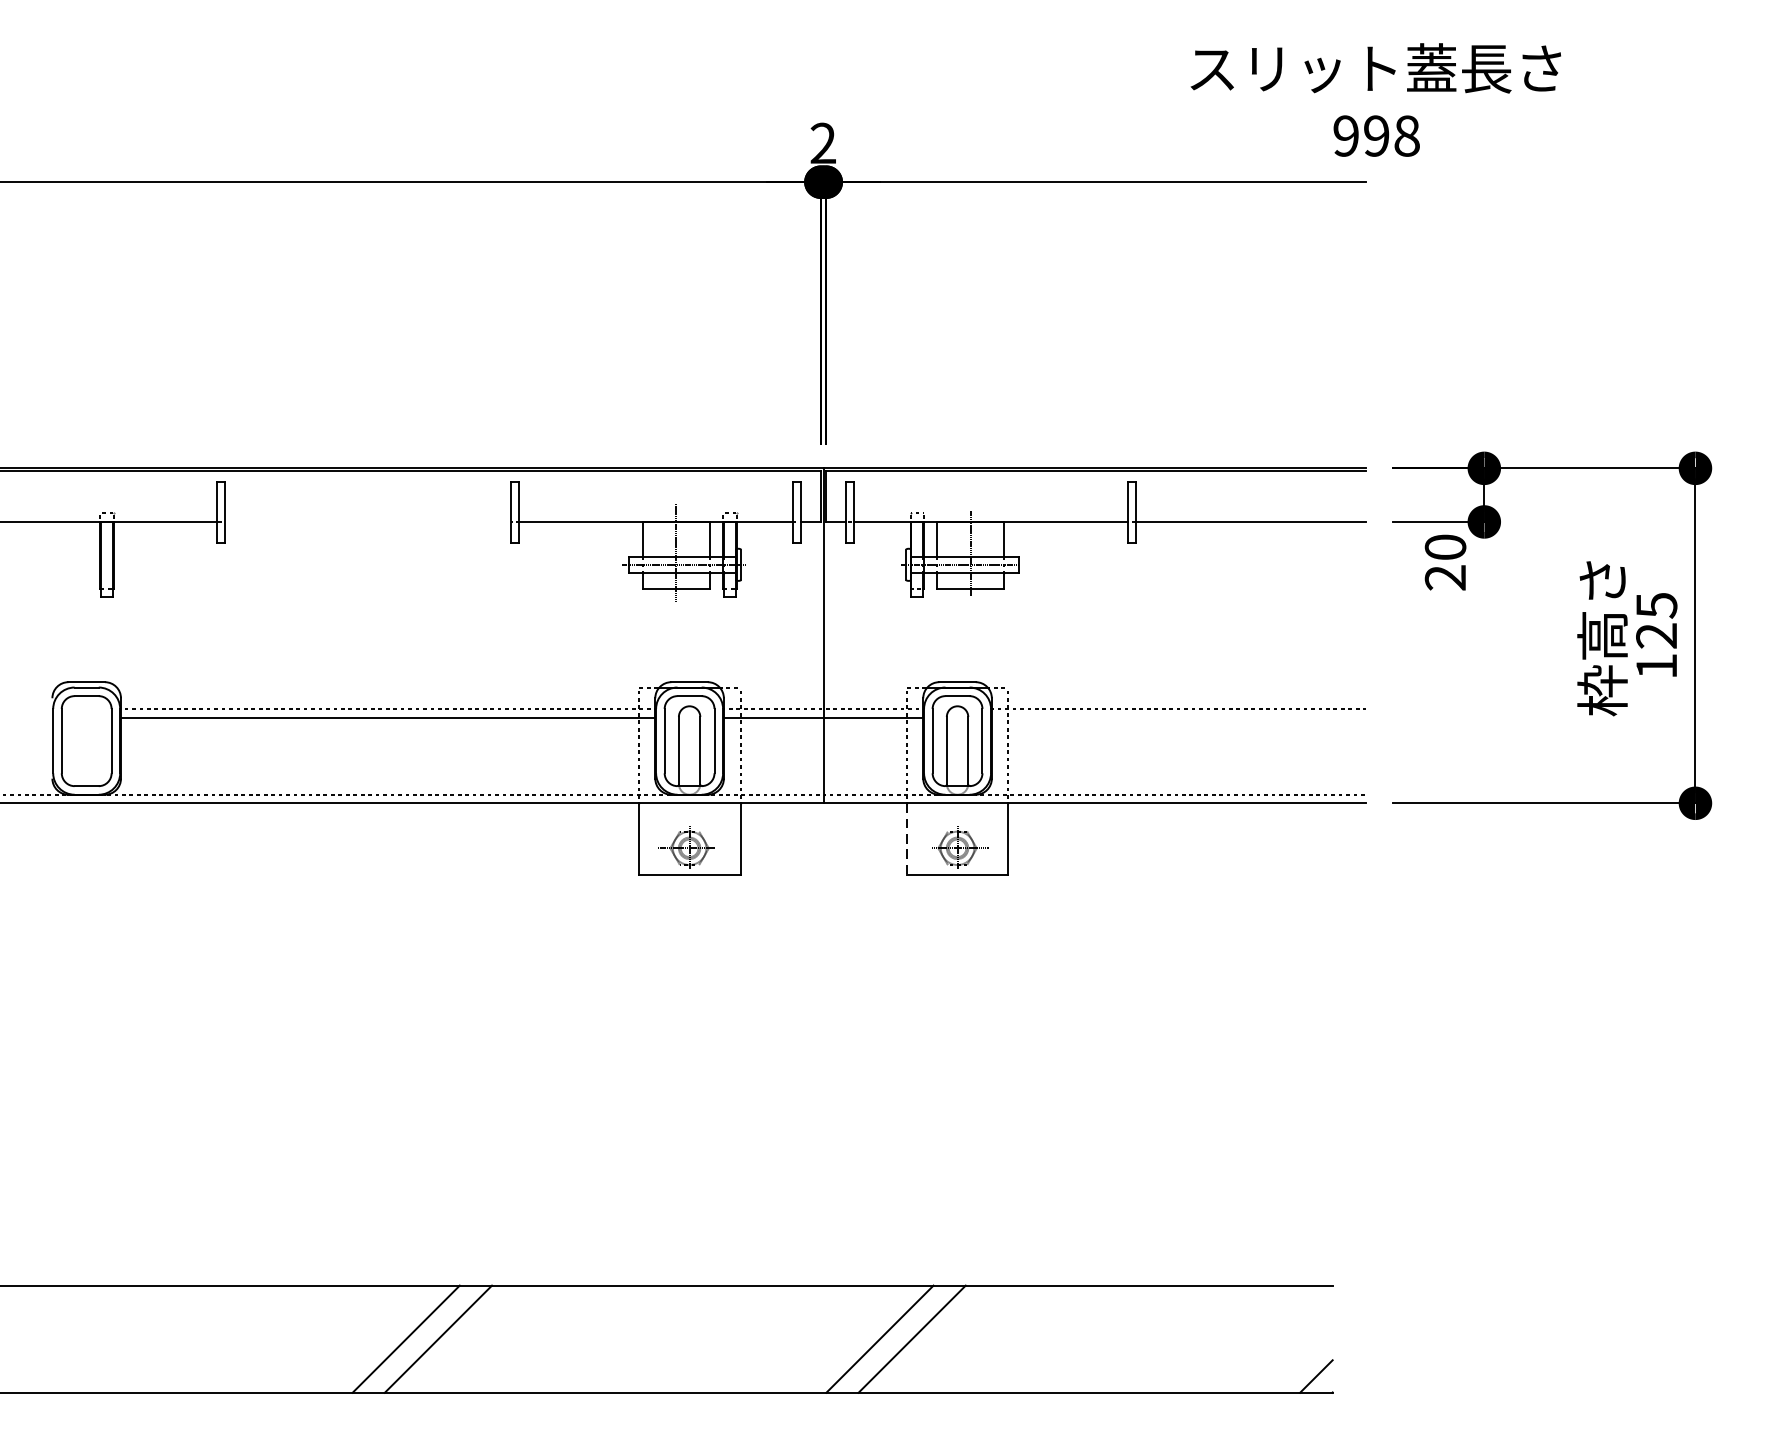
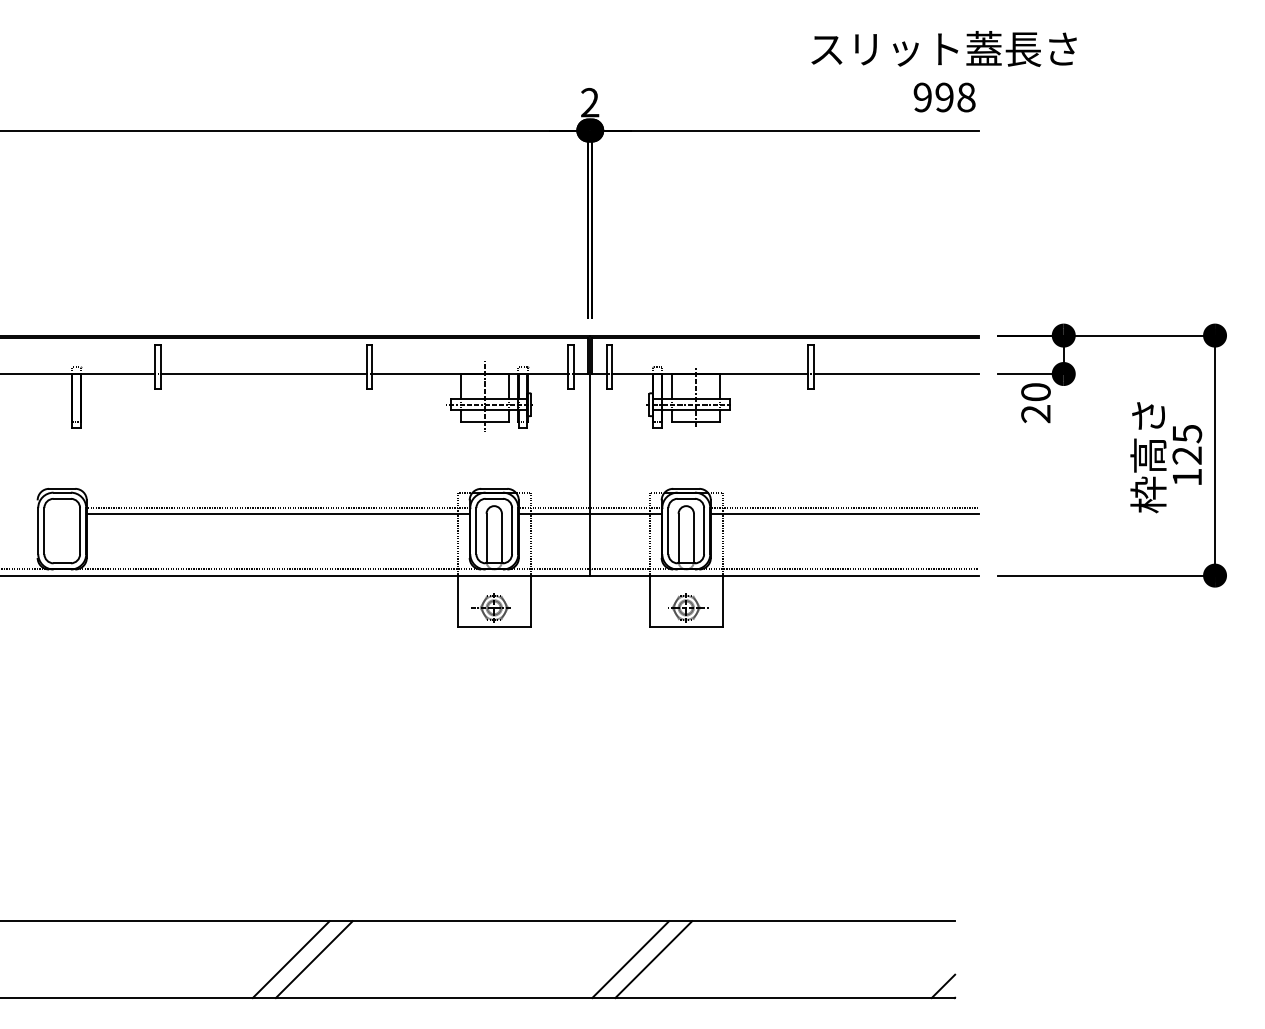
text: (1375, 99) -> (943, 71), moved
line: (367, 522) -> (263, 374), added
line: (1178, 718) -> (844, 514), added
line: (906, 839) -> (649, 601), dashed -> solid

